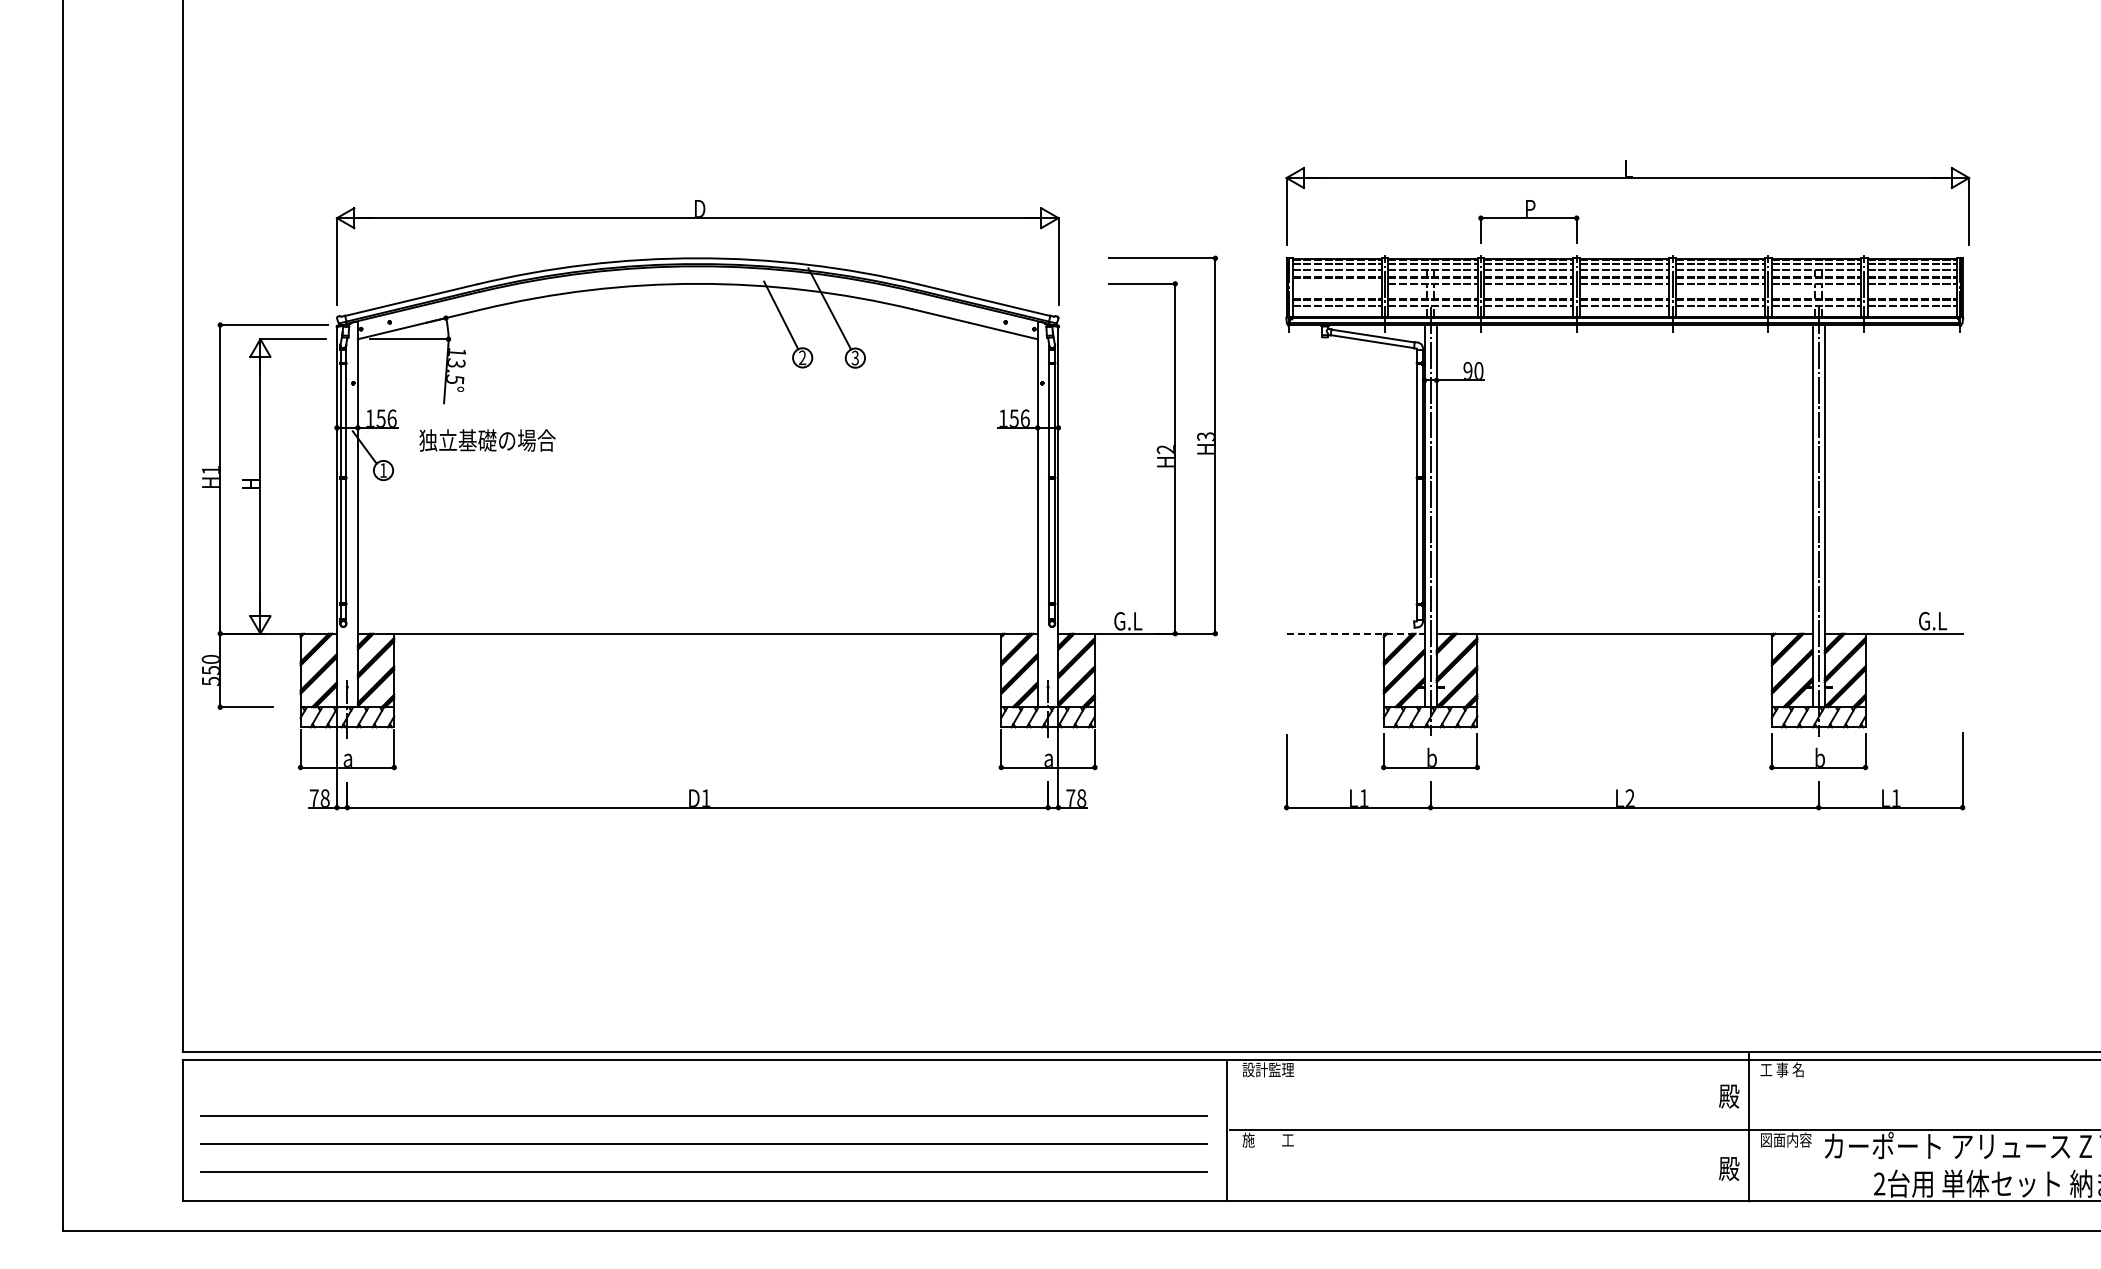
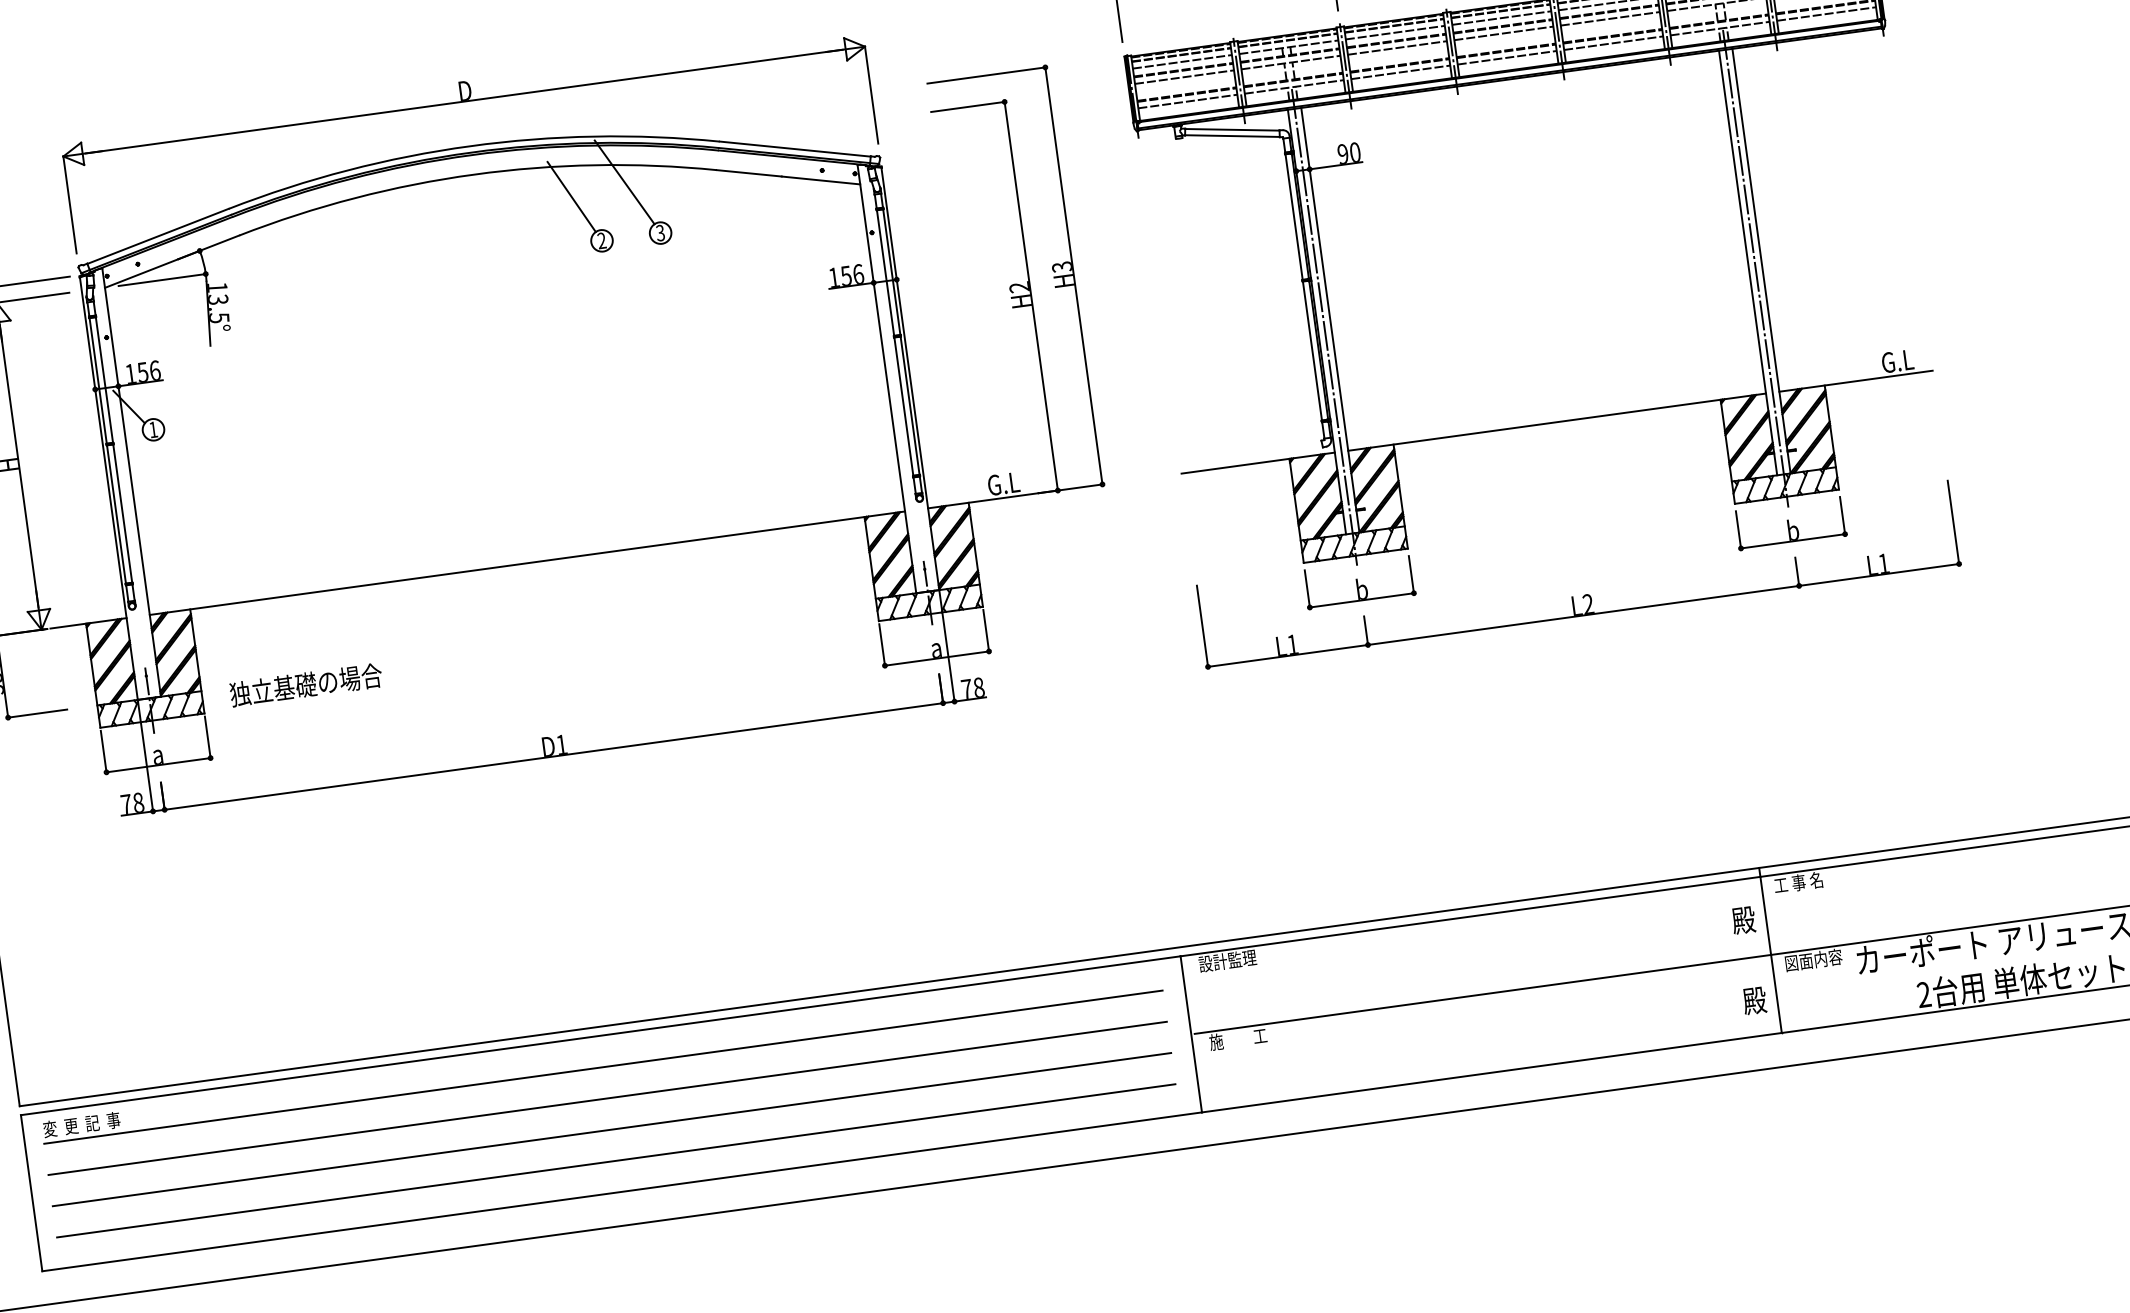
line: (1336, 283) -> (1183, 76), added
text: (487, 440) -> (306, 684), moved
line: (1355, 633) -> (1258, 462), dashed -> solid
part: (703, 1087) -> (602, 1066), added

